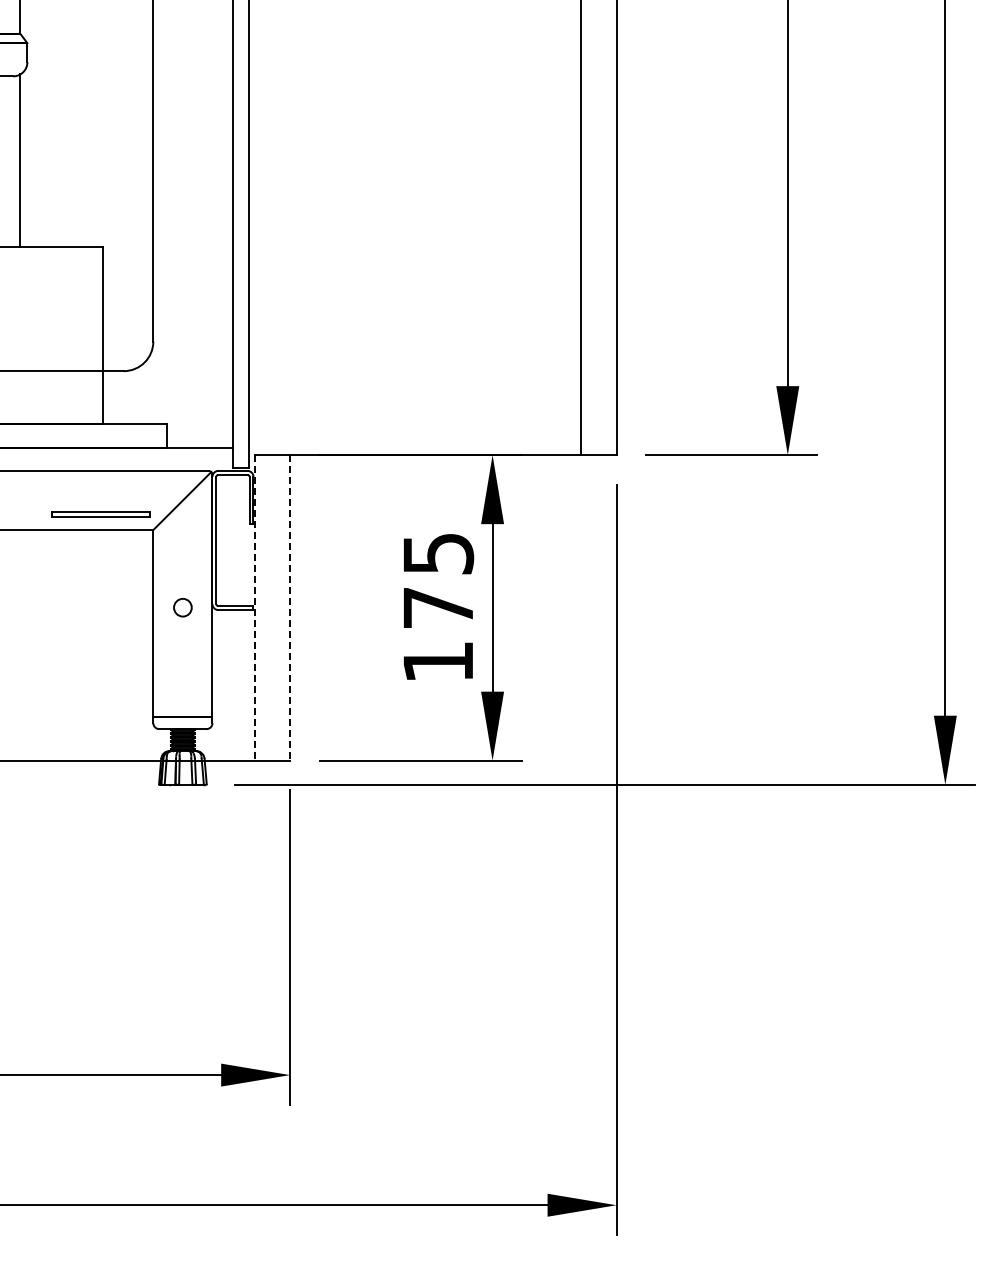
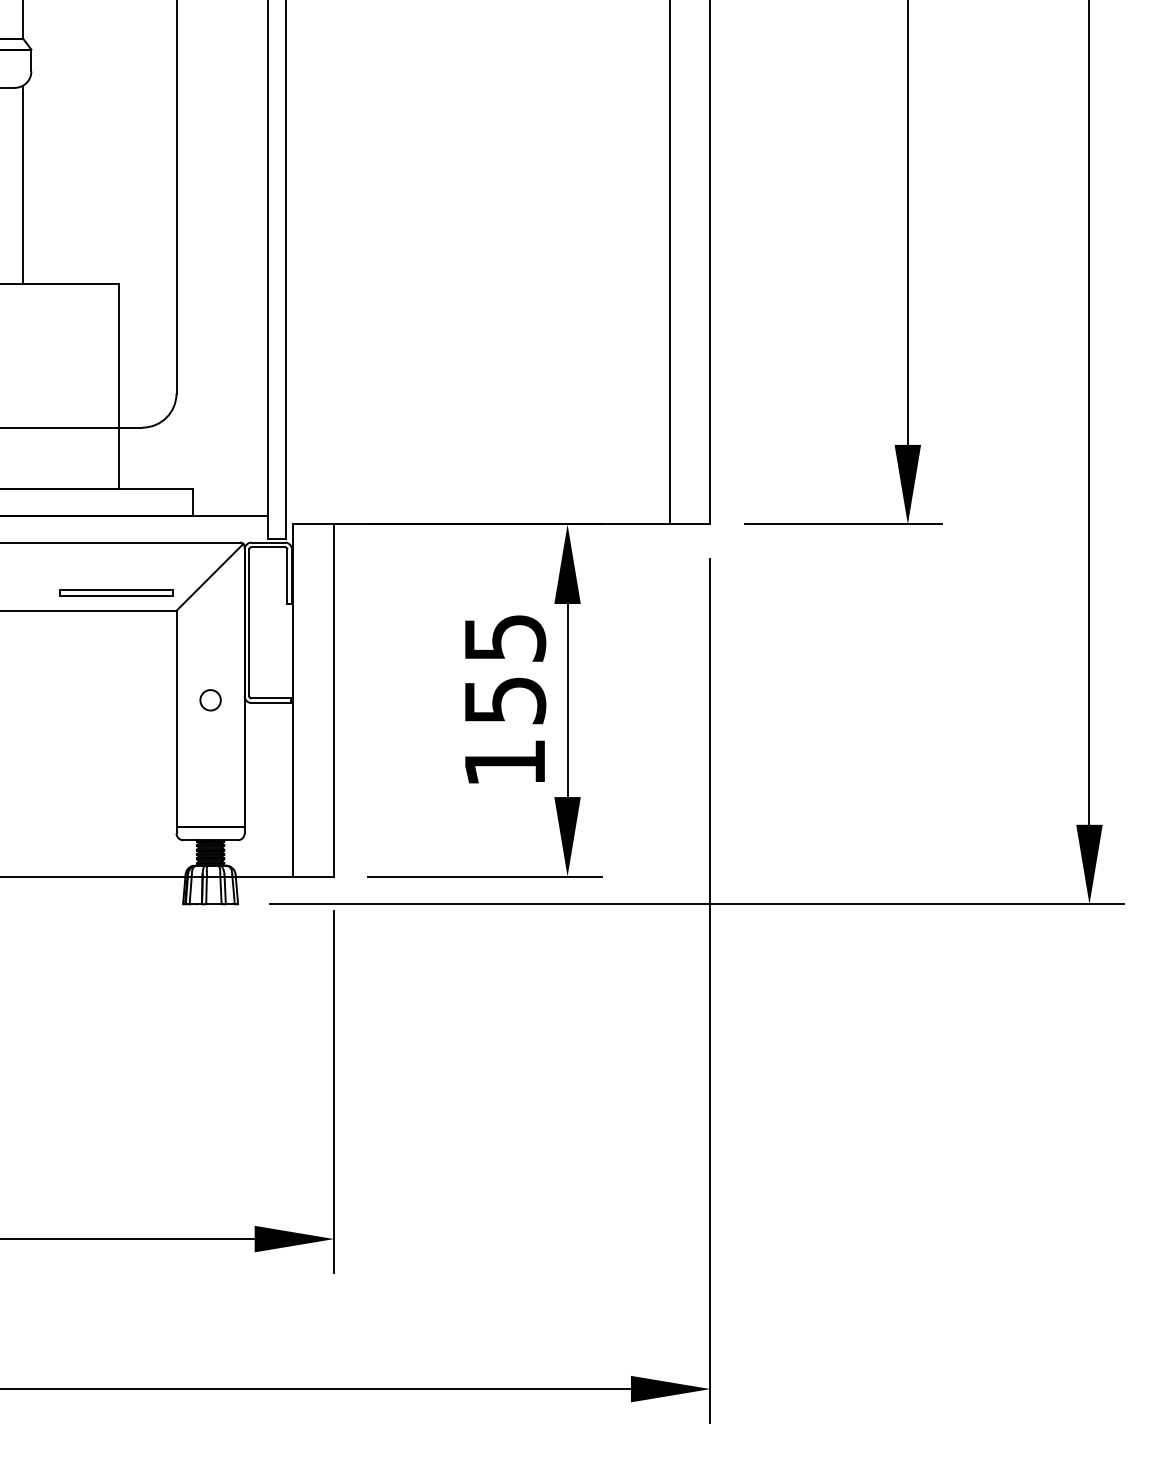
line: (254, 607) -> (293, 700), dashed -> solid
line: (290, 607) -> (334, 700), dashed -> solid
text: (438, 608) -> (505, 701), 175 -> 155

